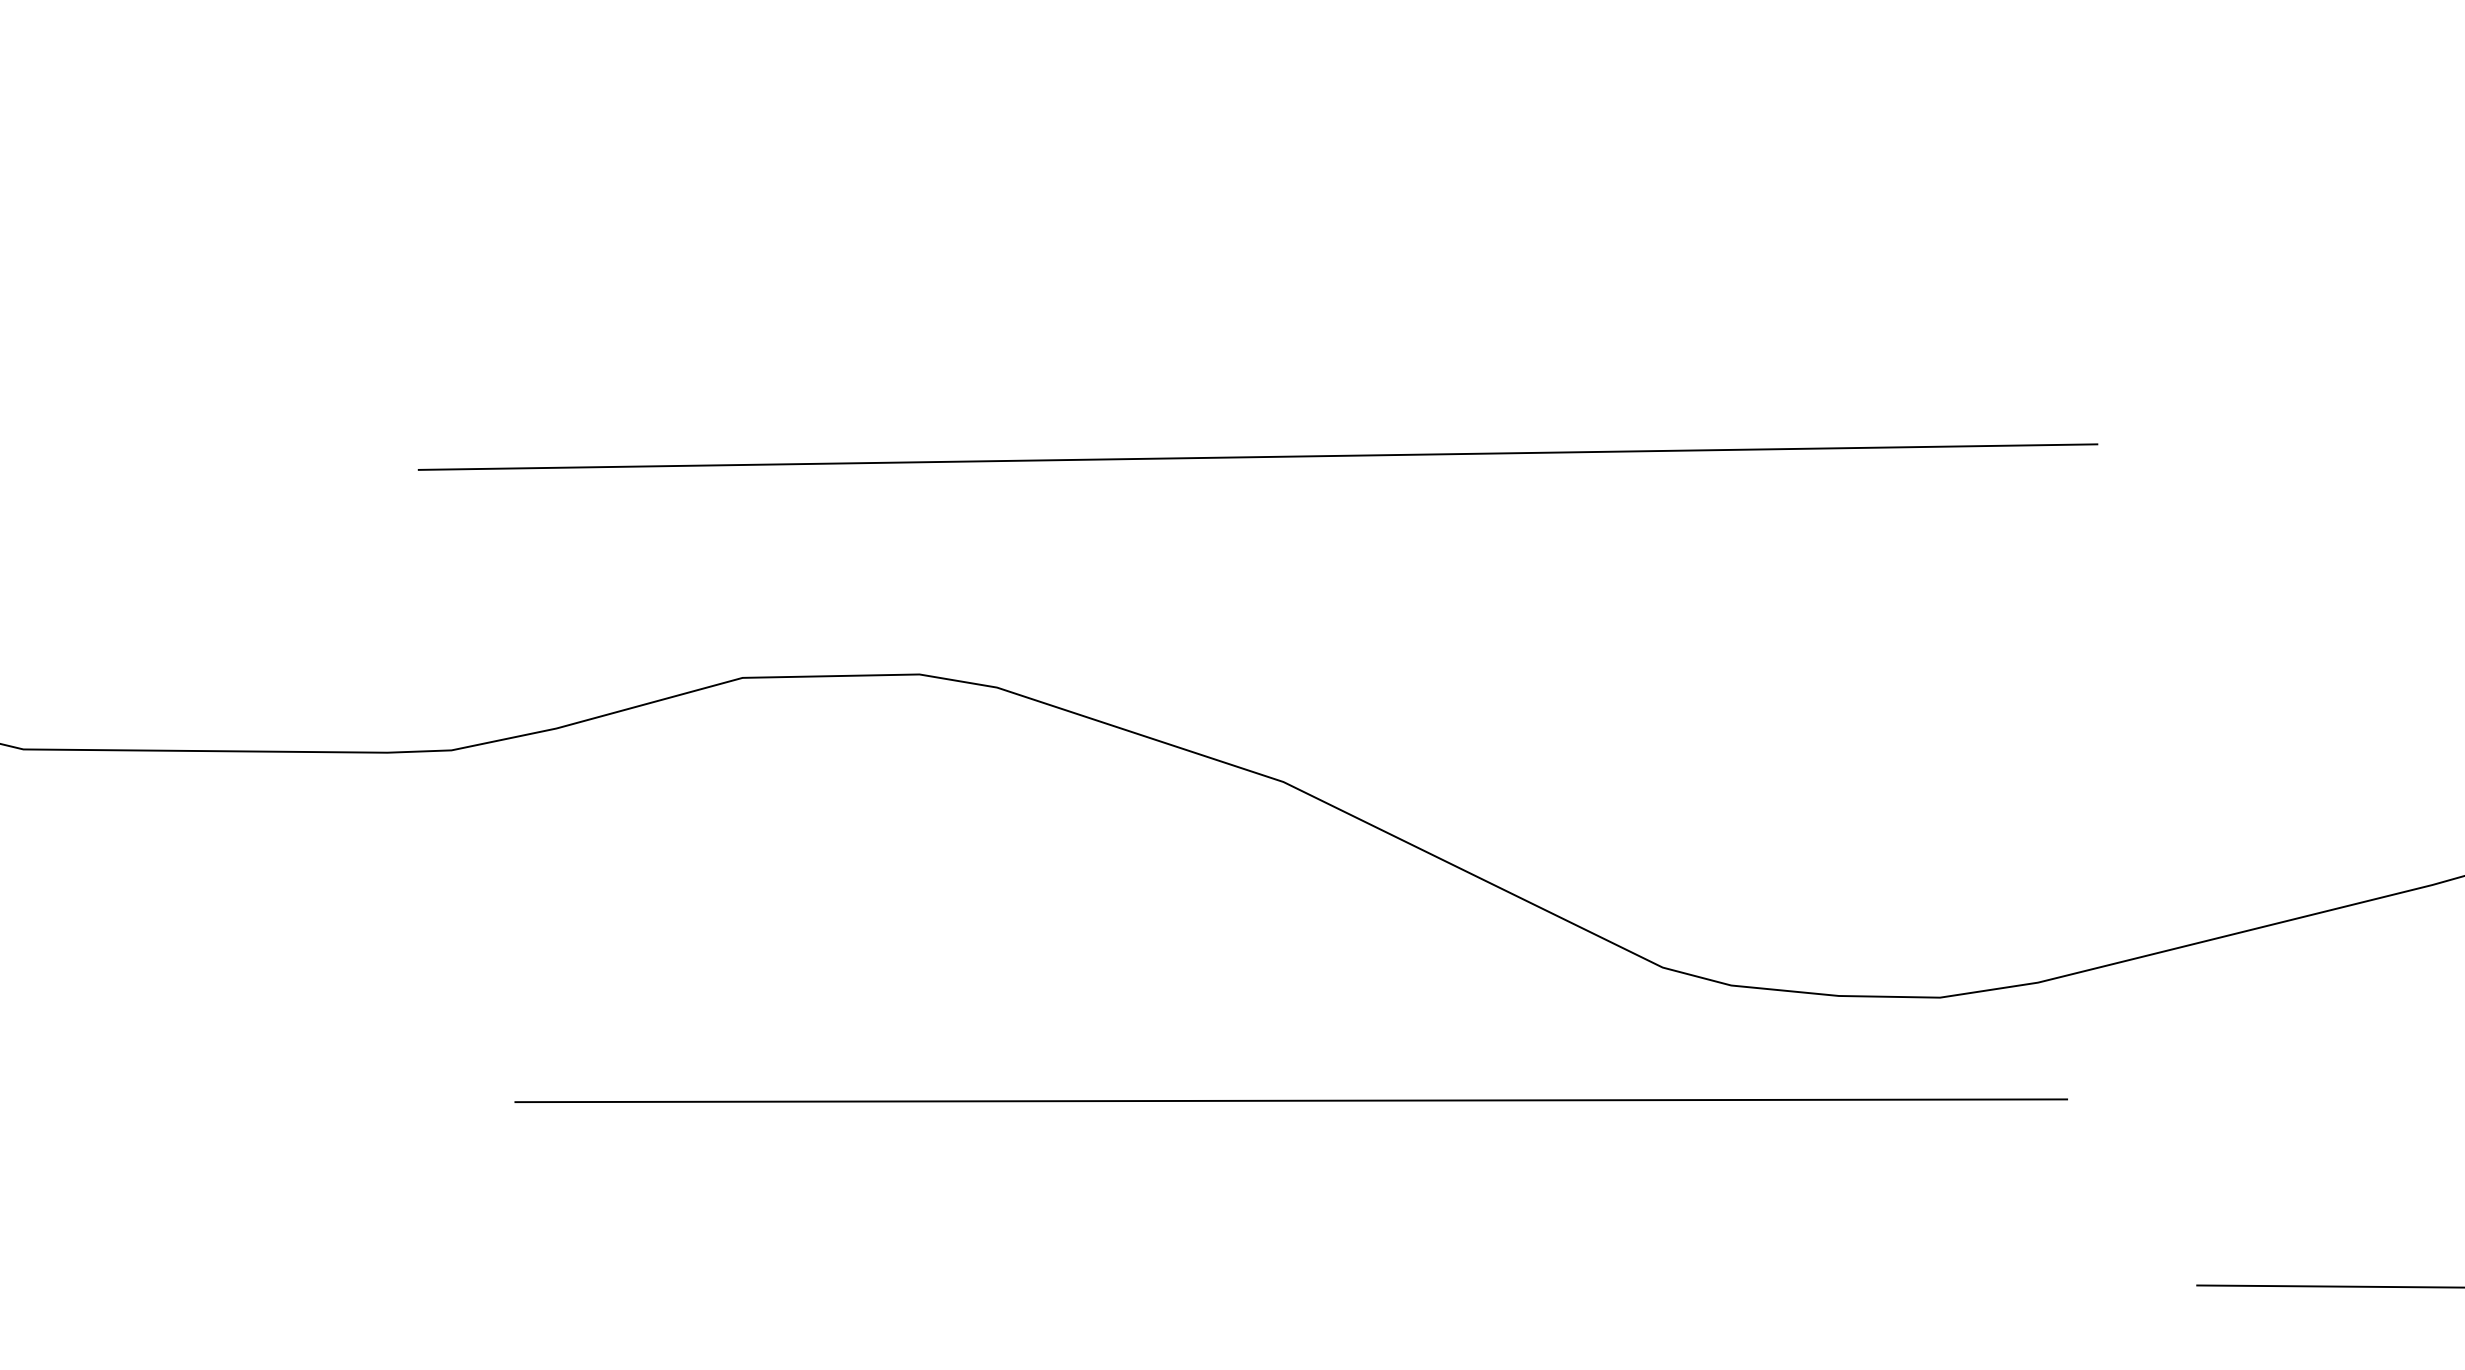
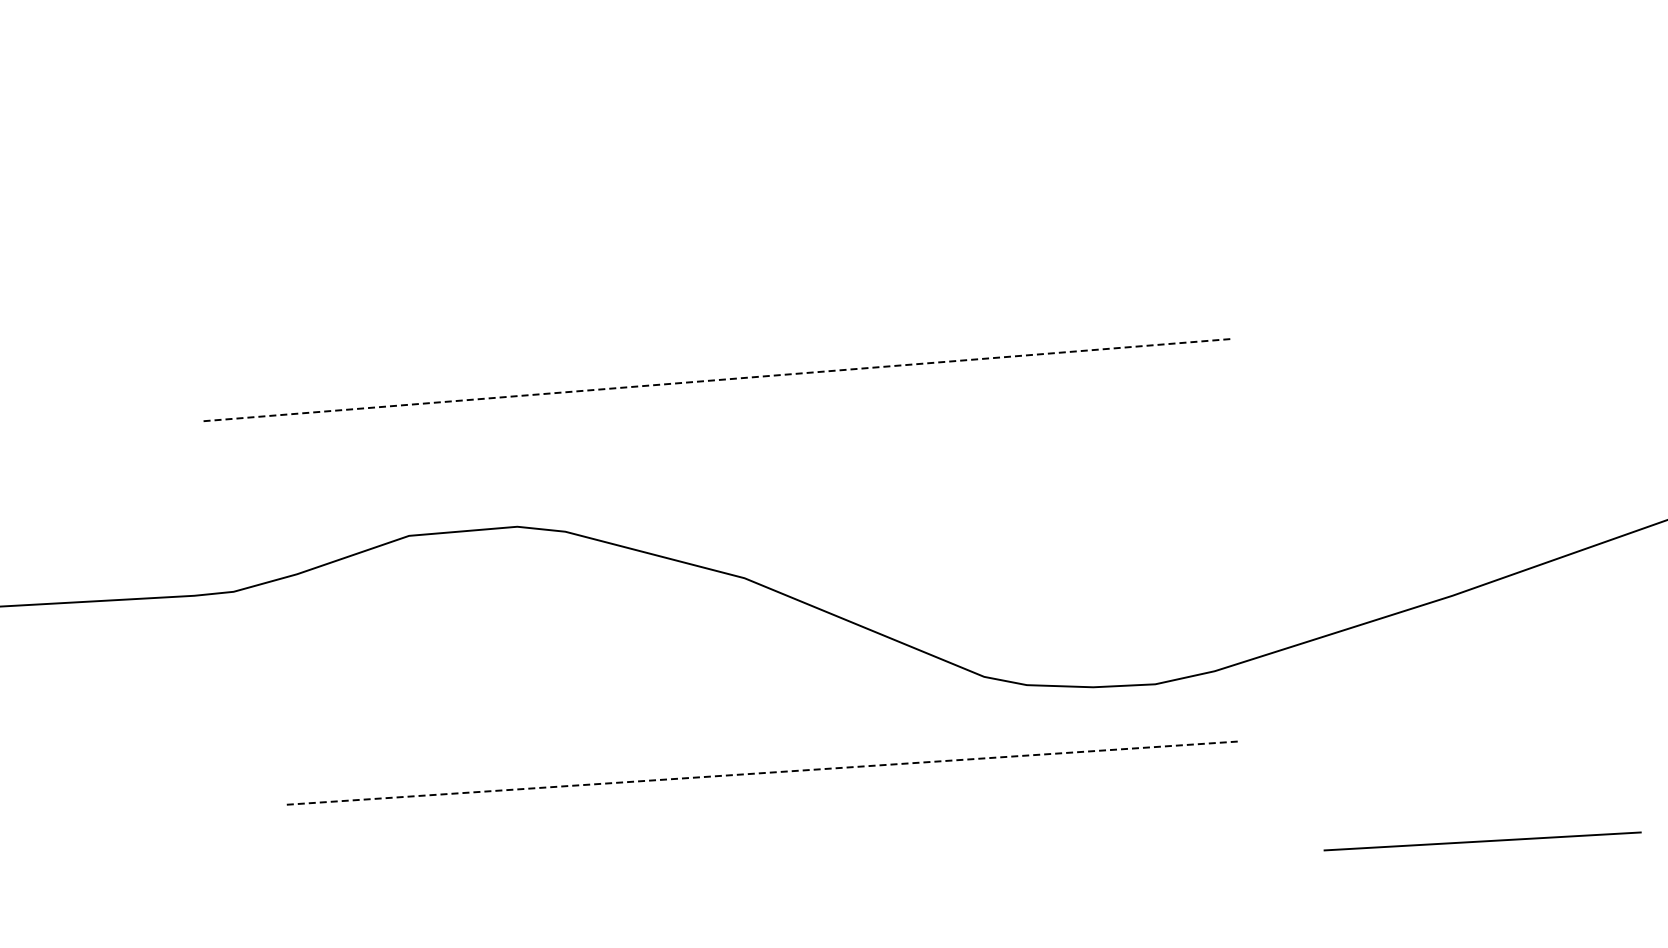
line: (1258, 457) -> (716, 380), solid -> dashed
line: (1290, 1101) -> (761, 773), solid -> dashed

